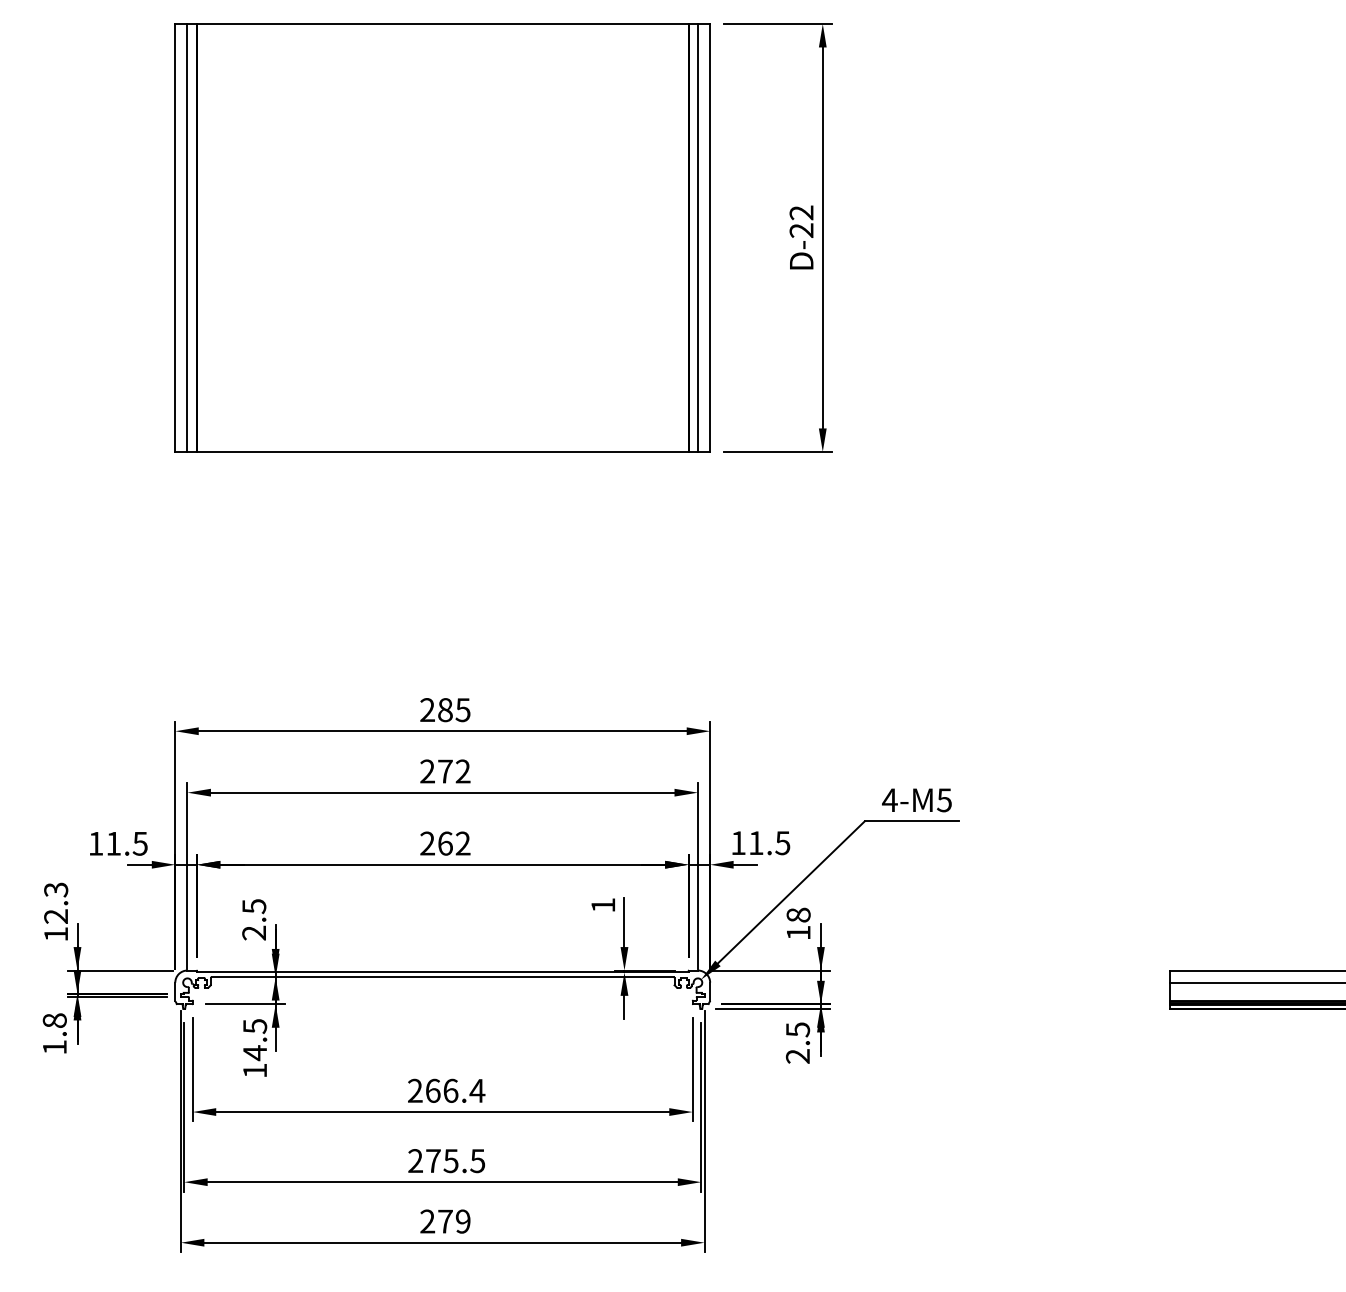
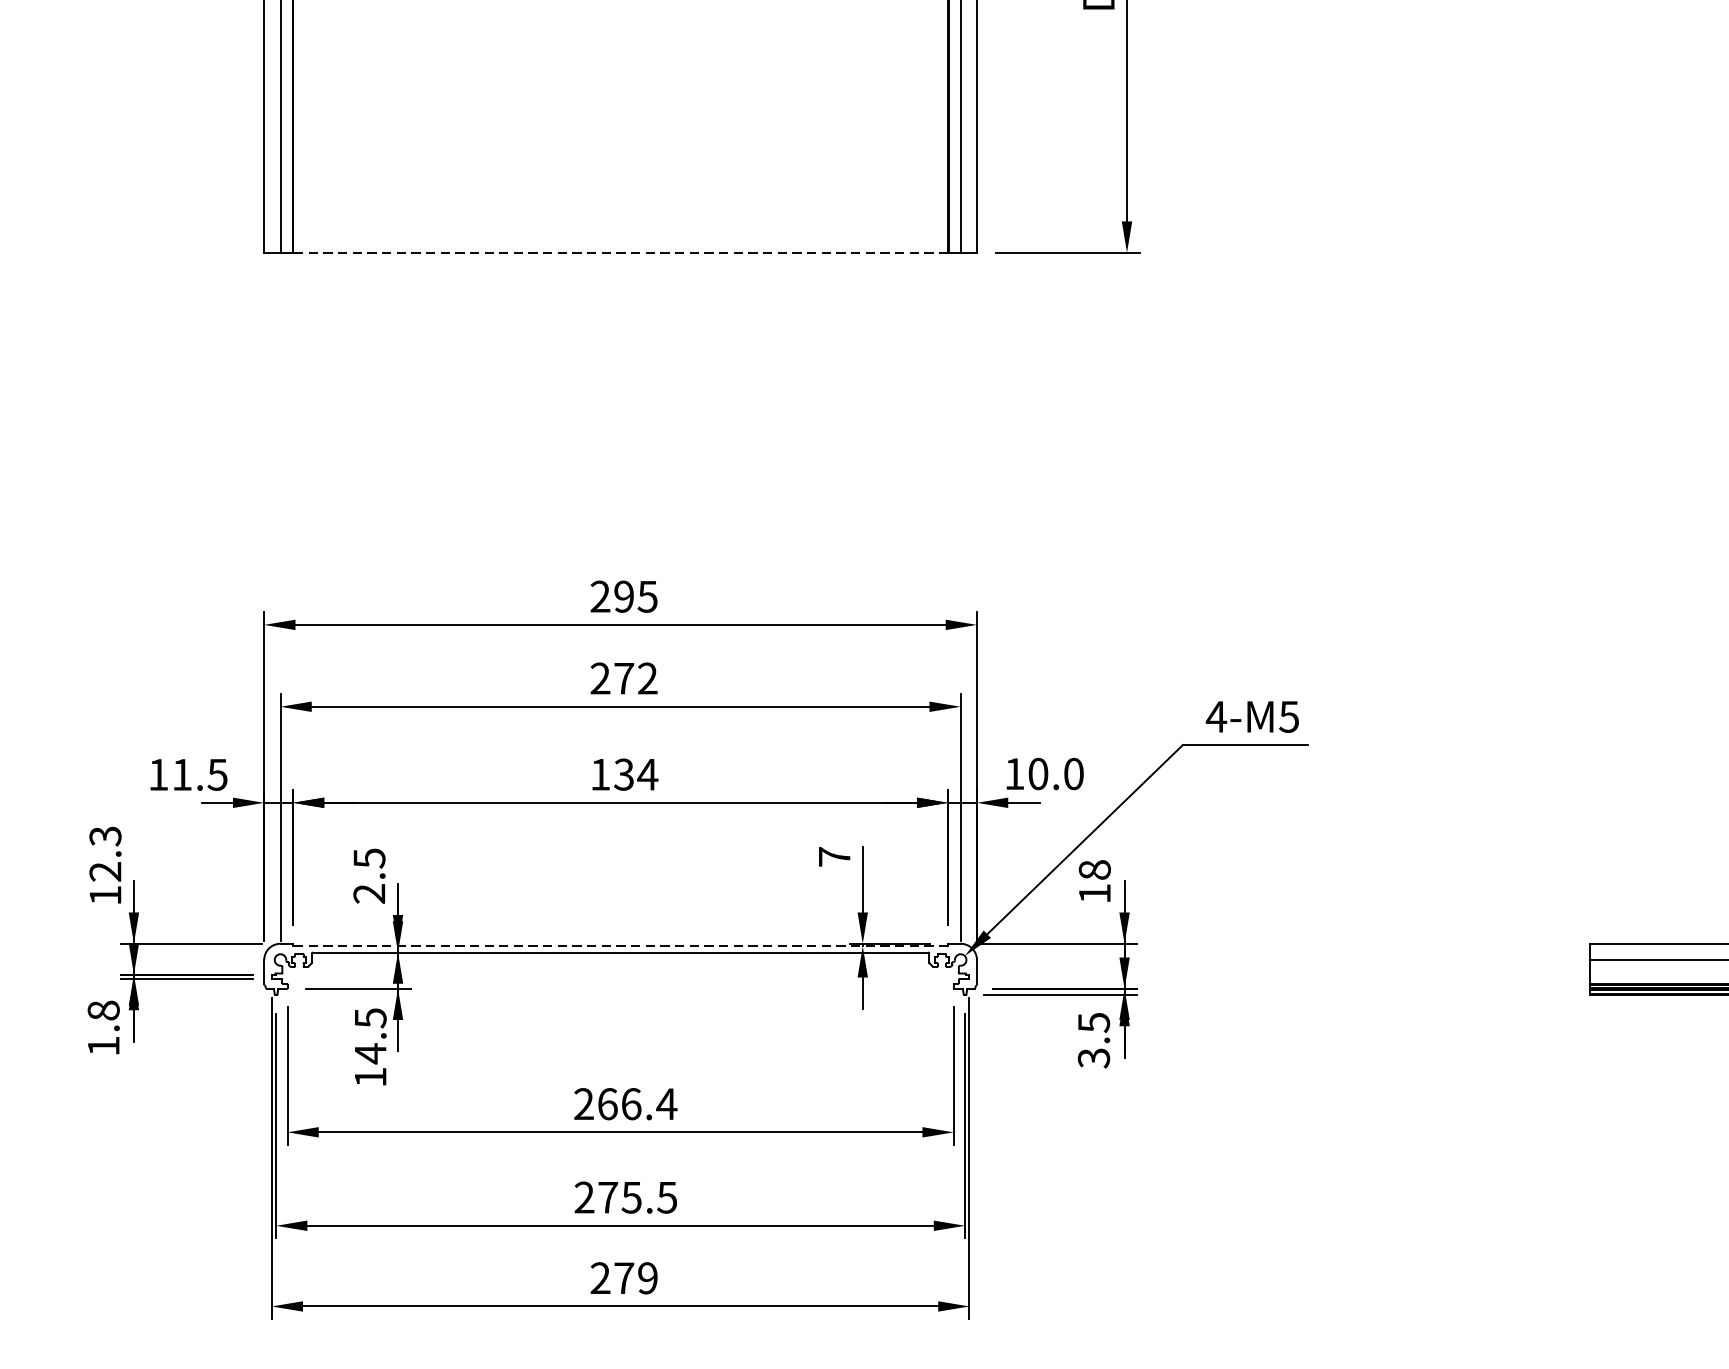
line: (442, 451) -> (620, 252), solid -> dashed
text: (445, 710) -> (624, 597), 285 -> 295
text: (445, 843) -> (624, 774), 262 -> 134
text: (769, 843) -> (1056, 774), 11.5 -> 10.0
text: (603, 905) -> (834, 857), 1 -> 7
line: (442, 972) -> (620, 946), solid -> dashed
text: (798, 1056) -> (1094, 1058), 2.5 -> 3.5

